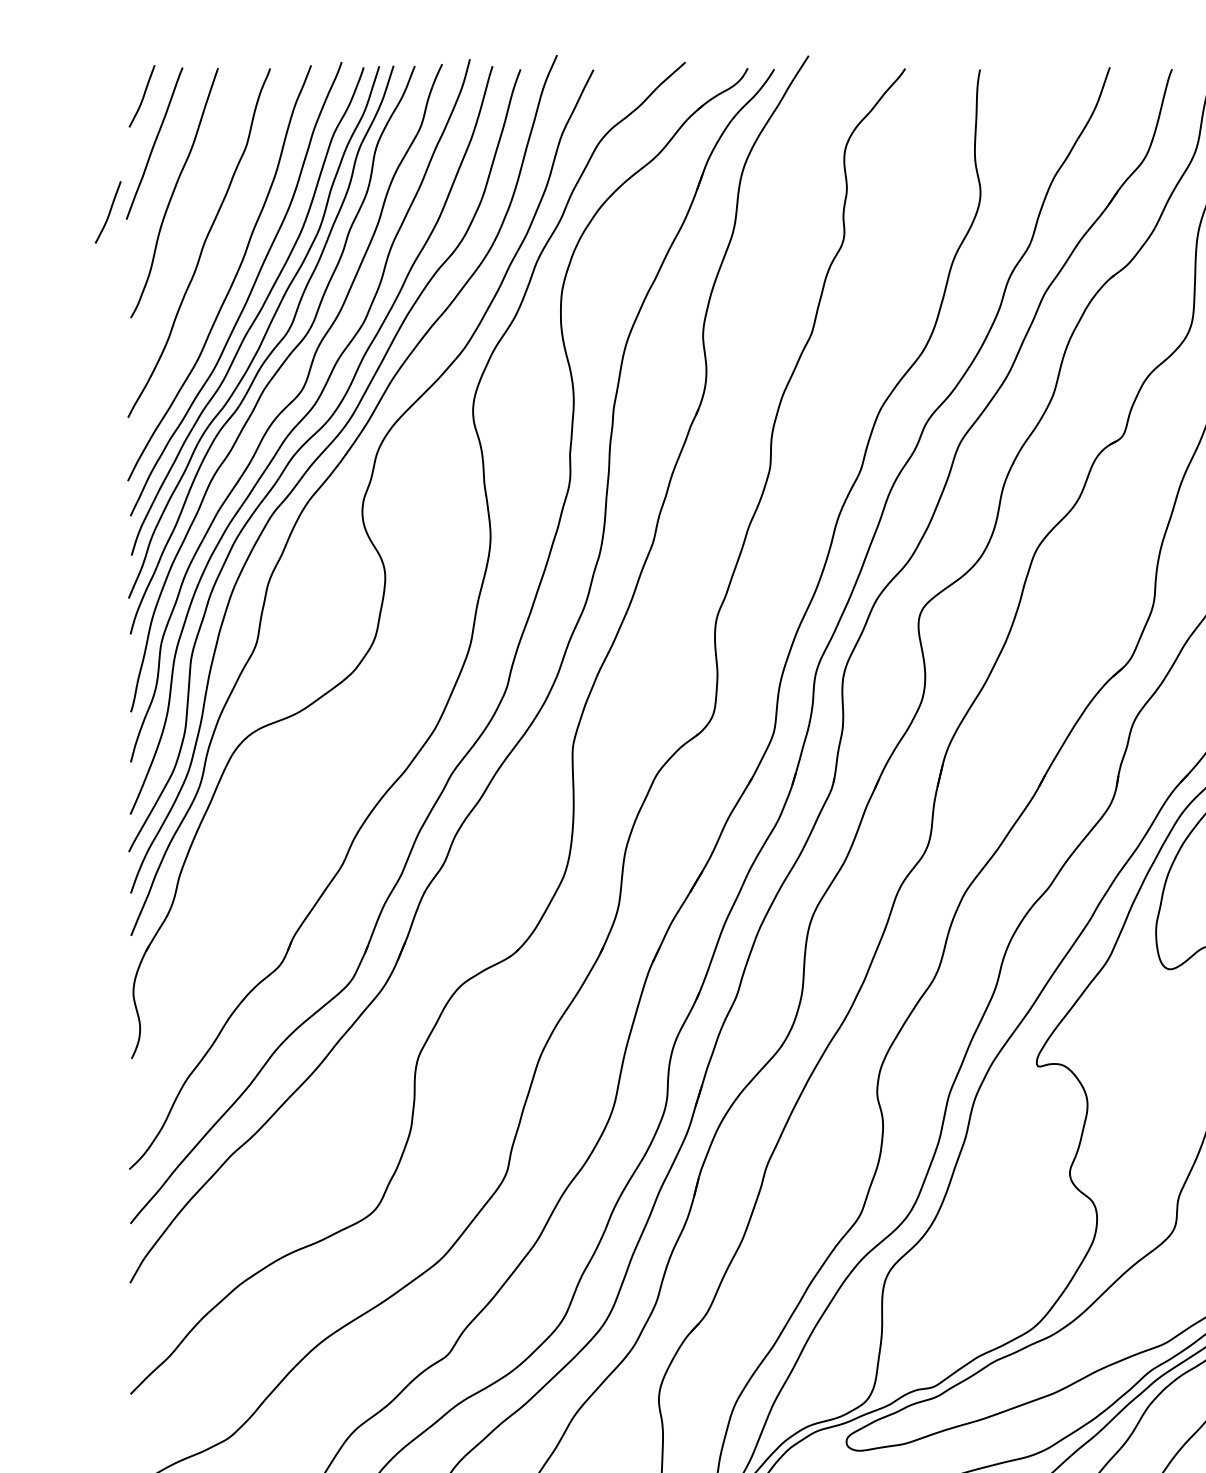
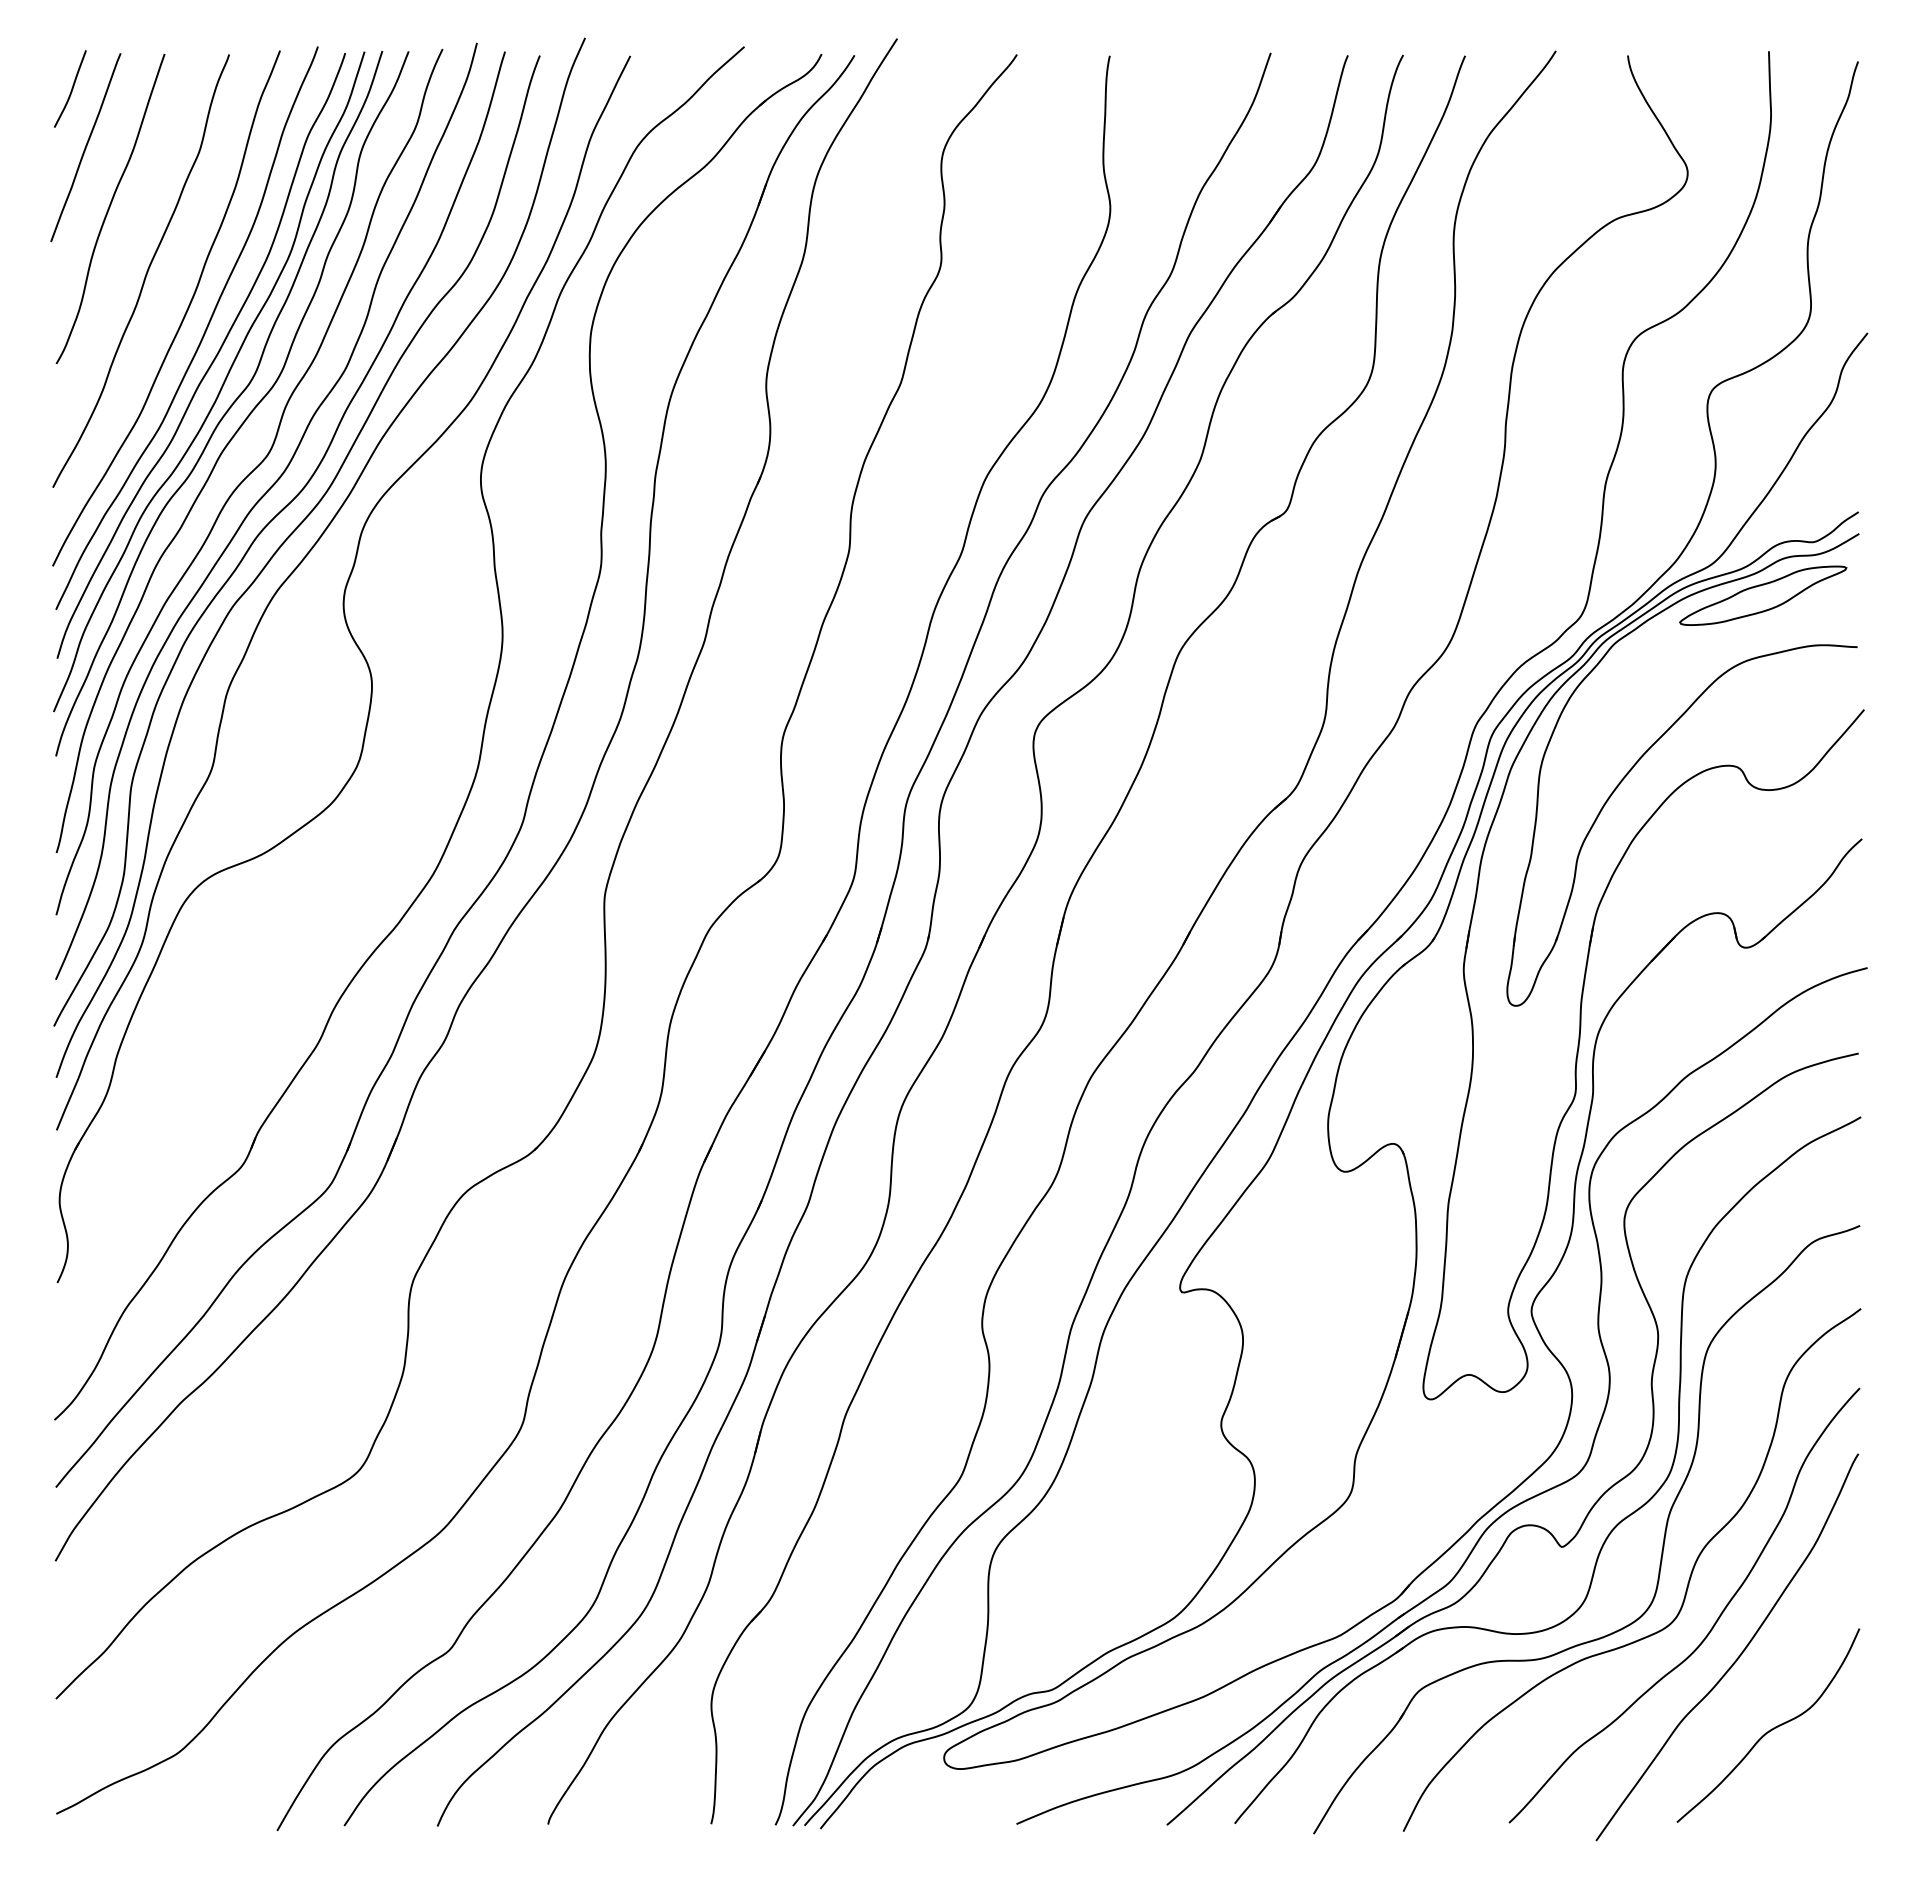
curve: (109, 212) -> (29, 232), removed

